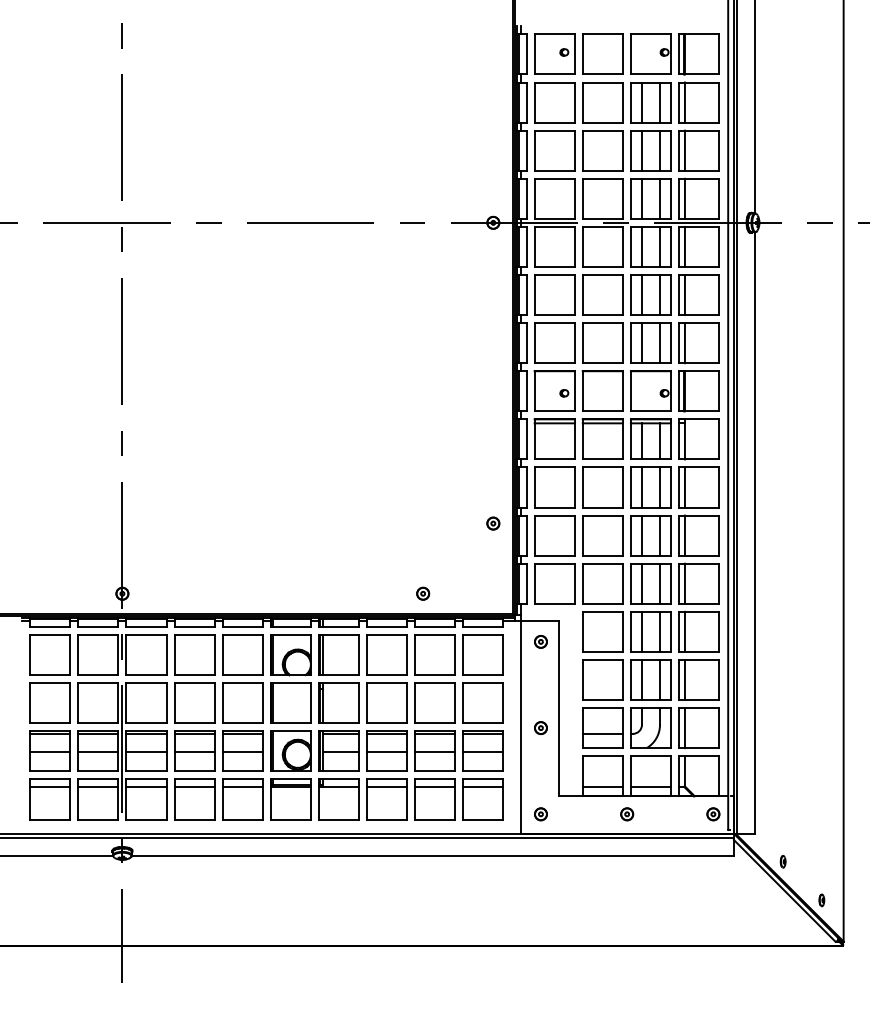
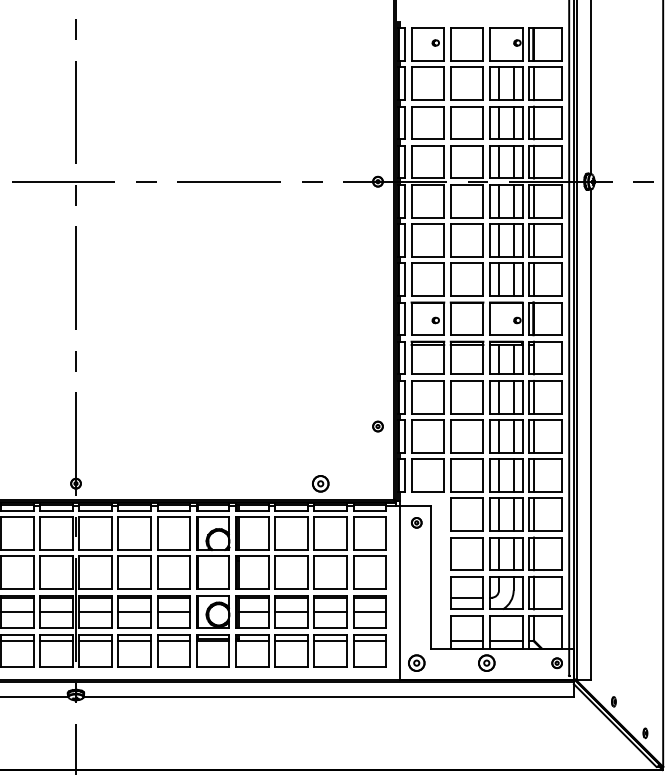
part: (423, 593) -> (321, 483), size x1.6
part: (540, 727) -> (416, 592), removed
part: (540, 814) -> (416, 663), size x1.6
part: (627, 814) -> (487, 663), size x1.6

